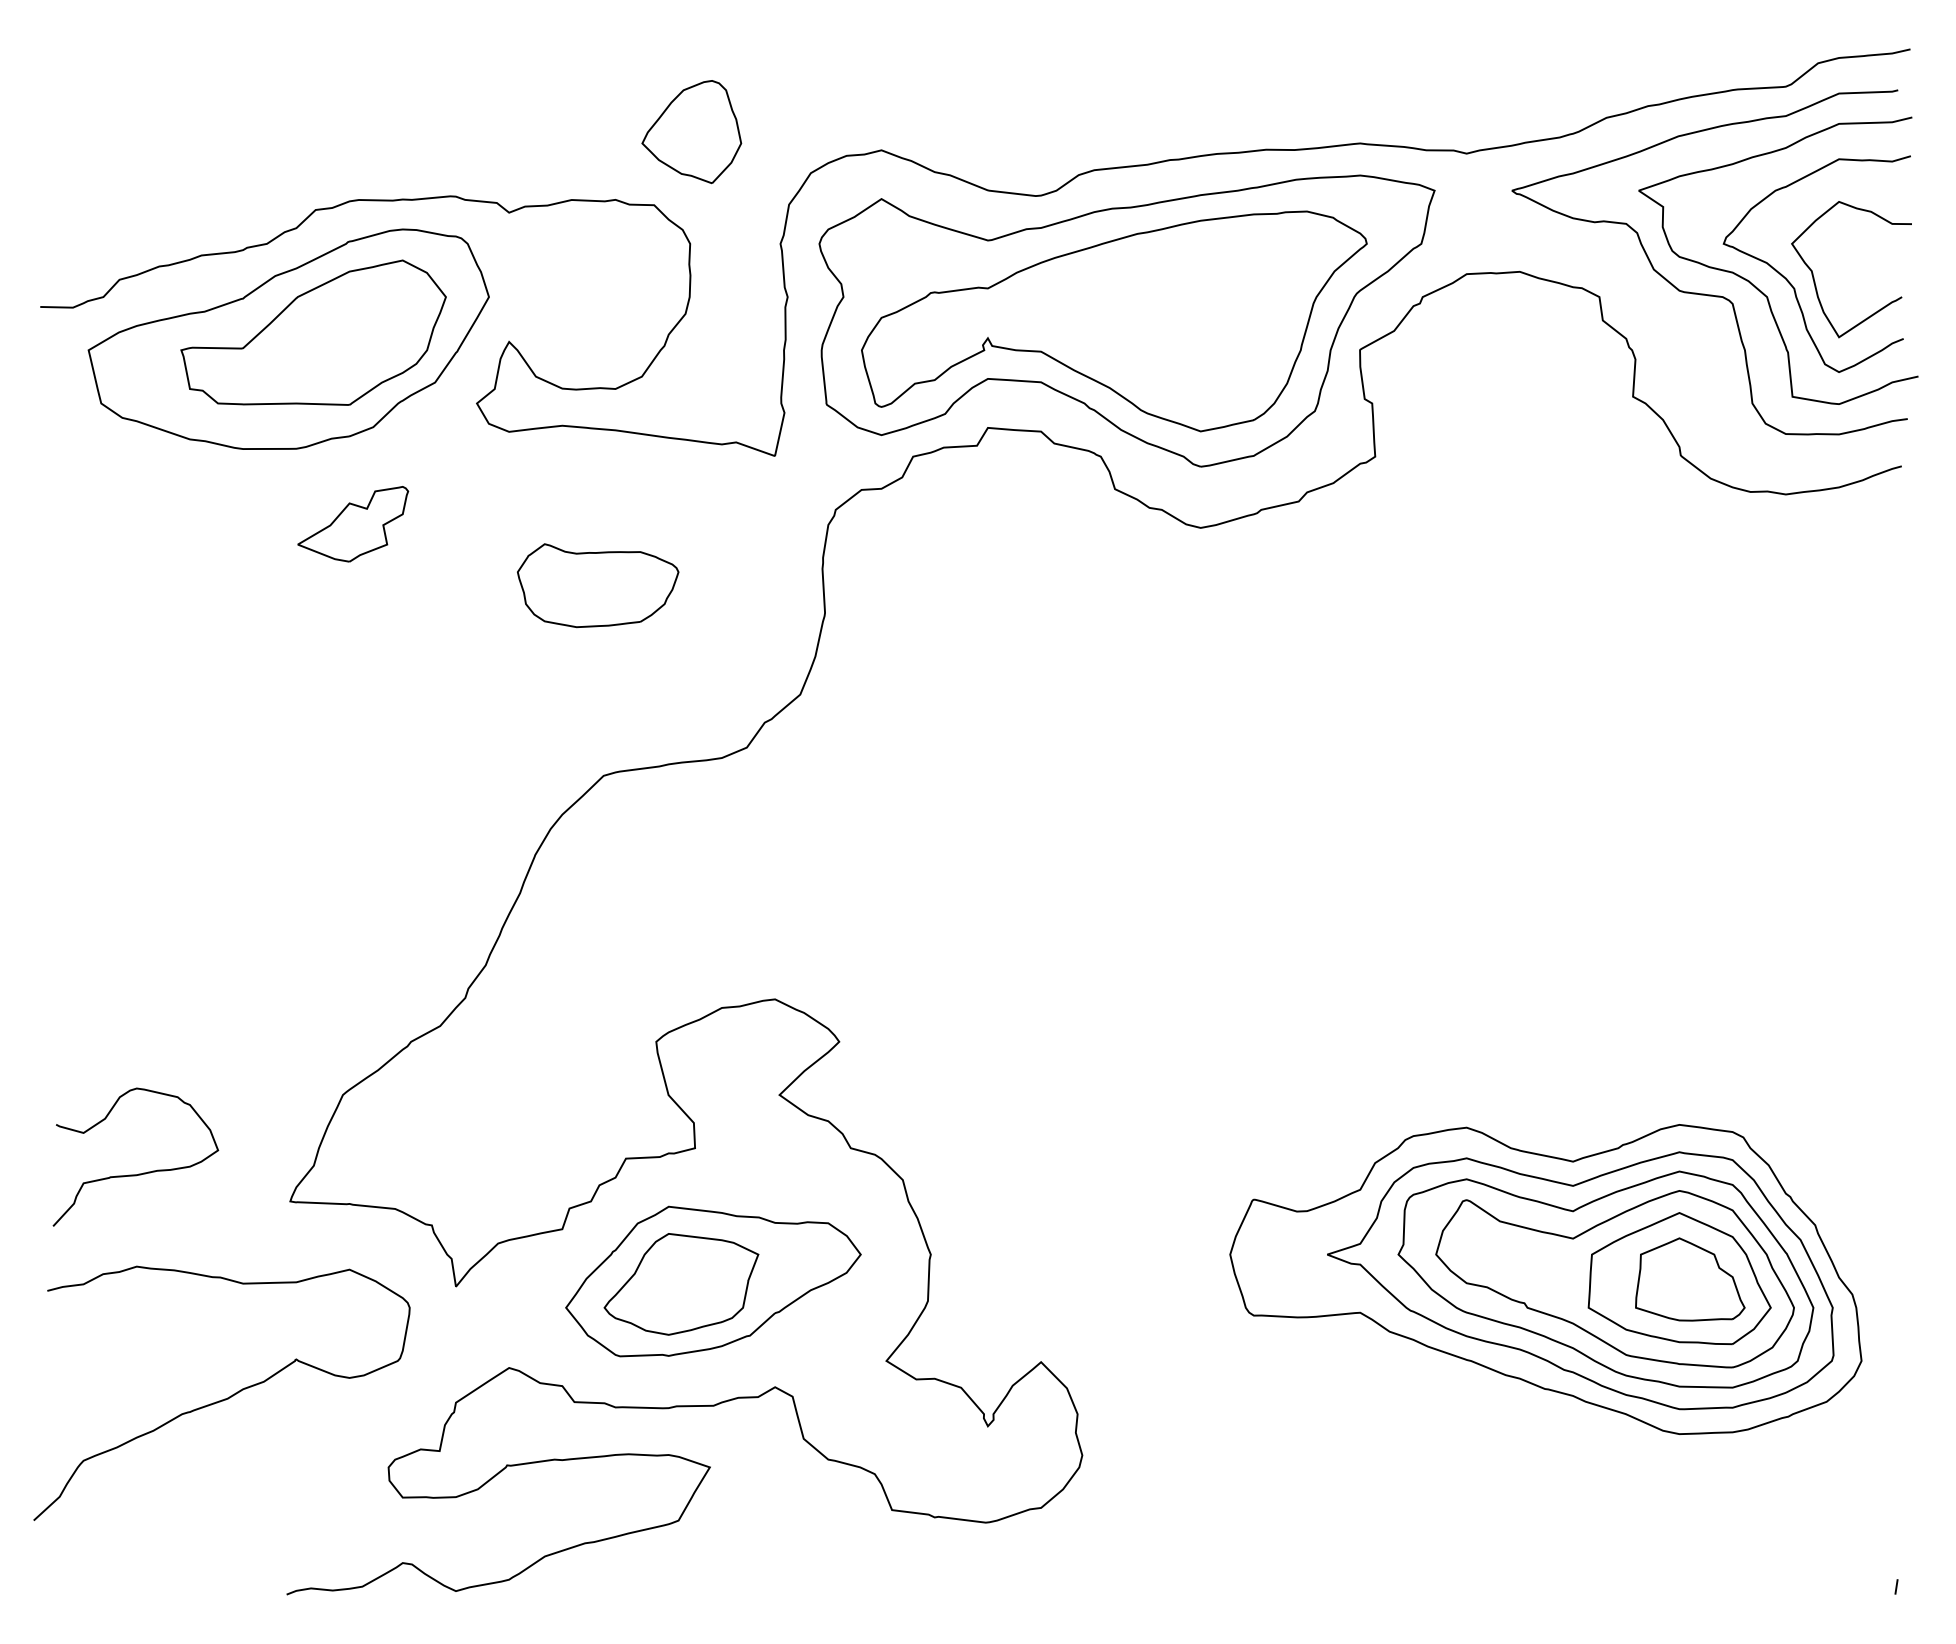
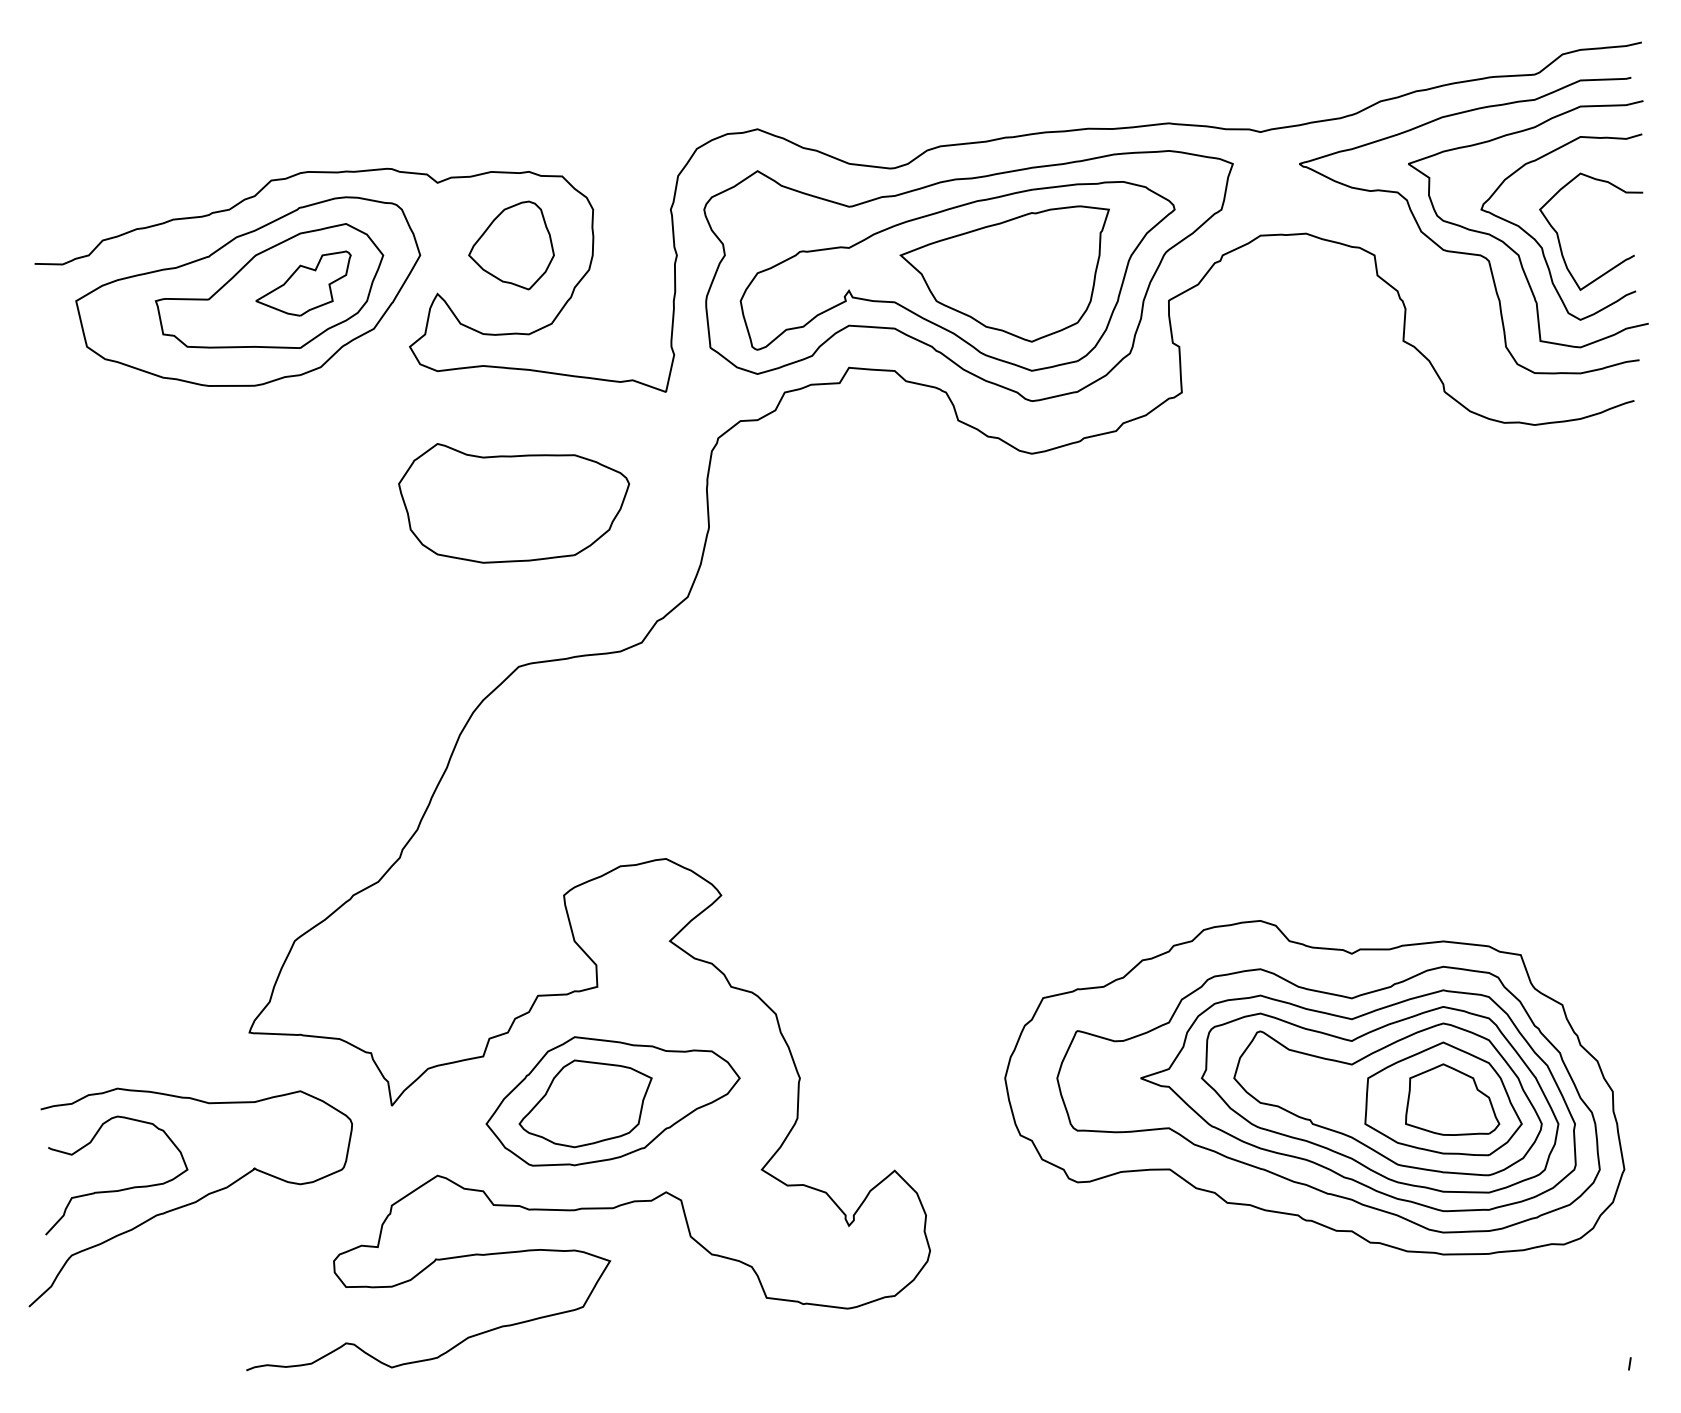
part: (691, 131) -> (511, 245), moved
part: (1168, 318) -> (1004, 273), added
part: (353, 524) -> (303, 283), moved
part: (597, 585) -> (513, 503), size x1.67
curve: (137, 1173) -> (118, 1189), moved
part: (1529, 1265) -> (1314, 1087), added

